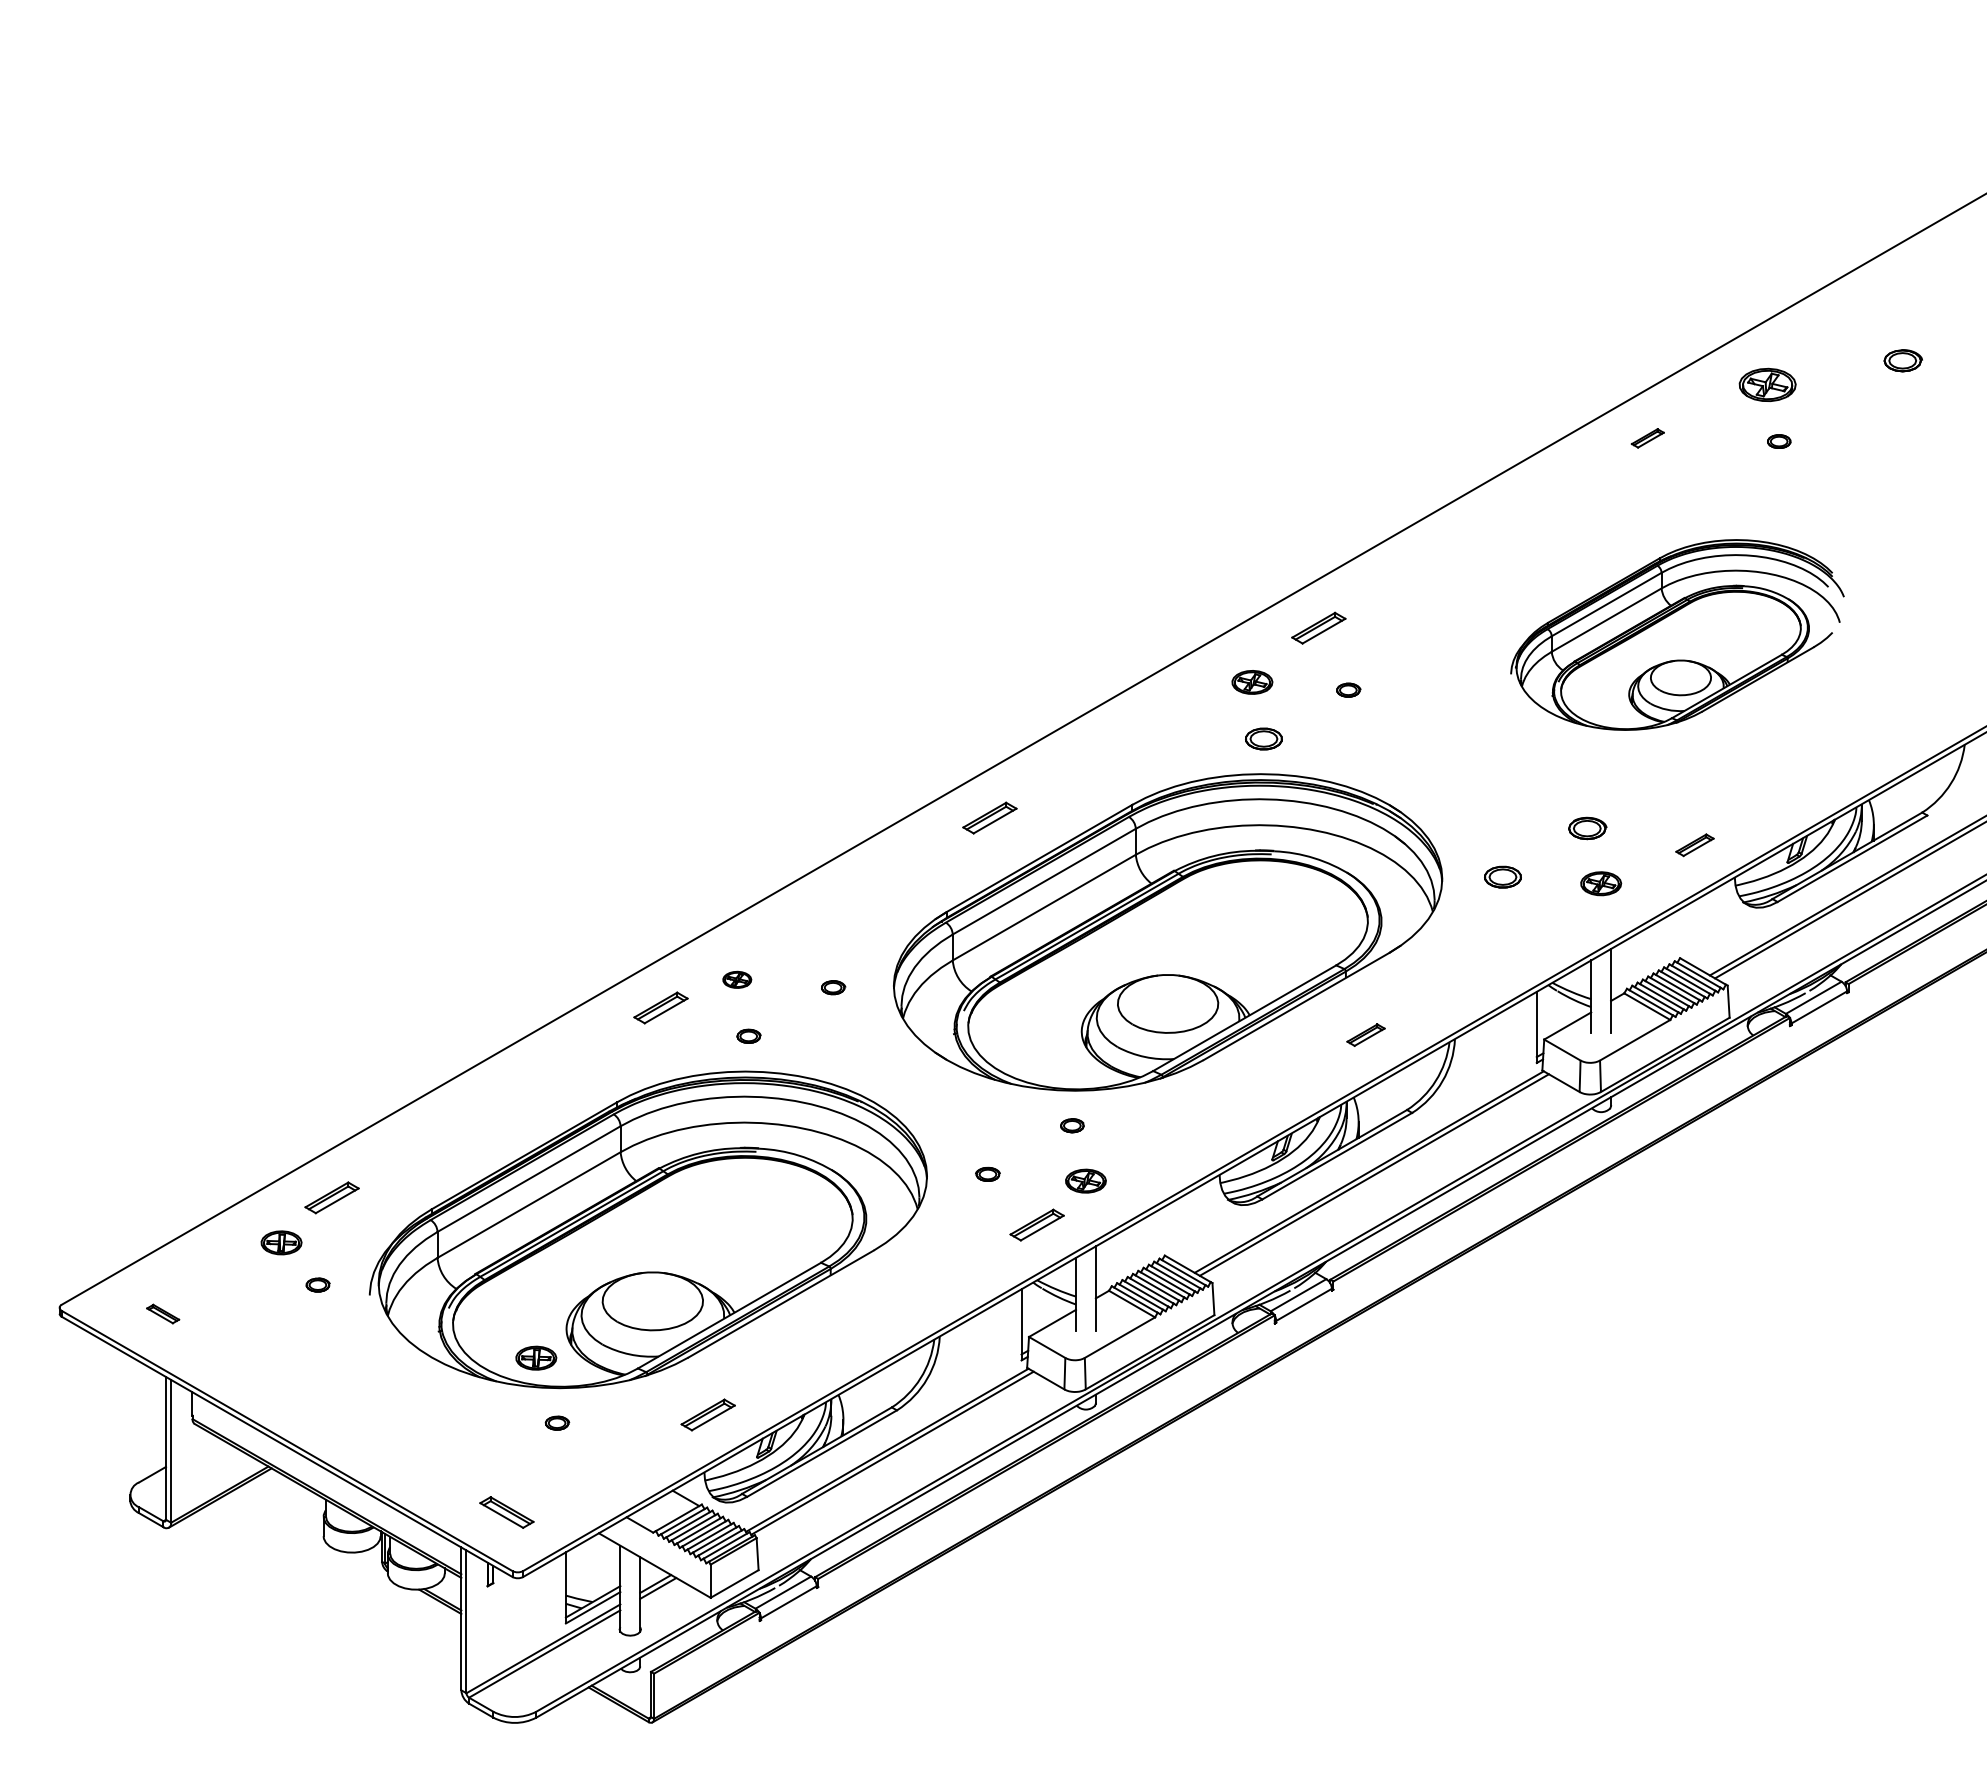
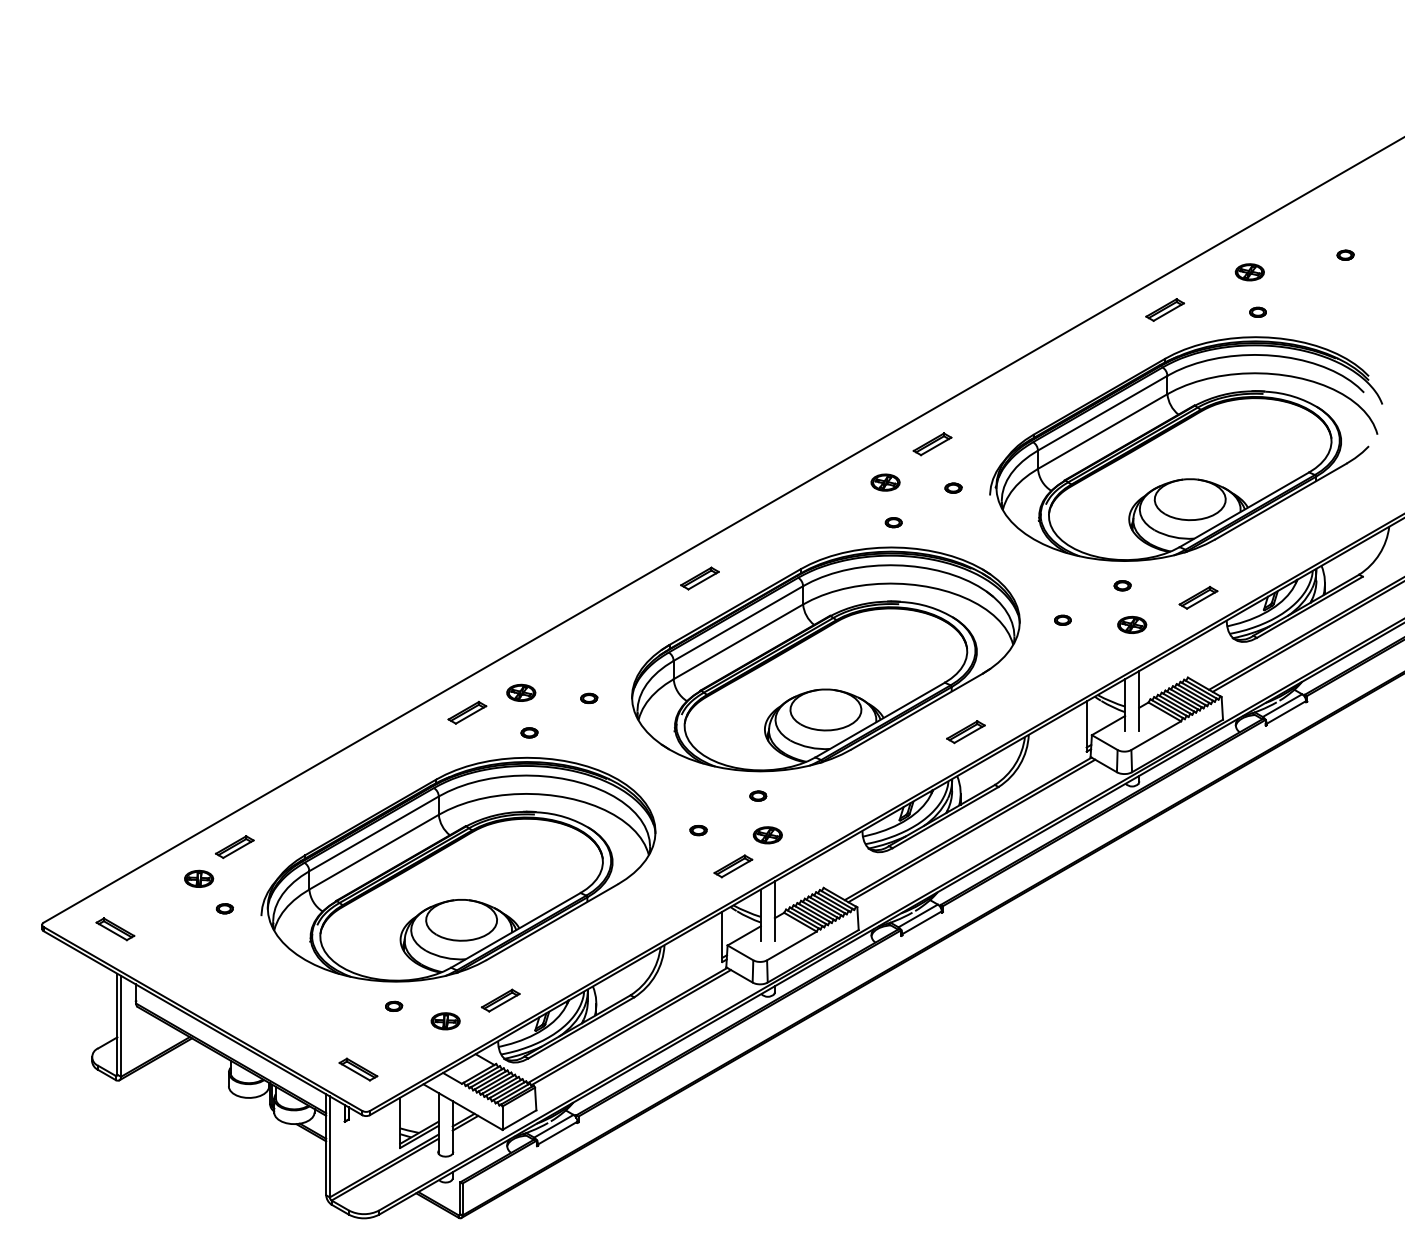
part: (1902, 360) -> (1345, 255), size x0.62
part: (1767, 384) -> (1249, 271), size x0.71
part: (1647, 438) -> (1164, 310), size x1.67
part: (1677, 634) -> (1186, 448), size x1.67
part: (1263, 738) -> (893, 522), size x0.62
part: (1587, 827) -> (1122, 585), size x0.62
part: (1694, 844) -> (1198, 597), size x1.43
part: (1503, 876) -> (1063, 619), size x0.62
part: (737, 979) -> (521, 692), size x1.43
part: (1365, 1034) -> (965, 731), size x1.43
part: (162, 1313) -> (114, 928), size x1.67
part: (536, 1357) -> (445, 1020), moved

